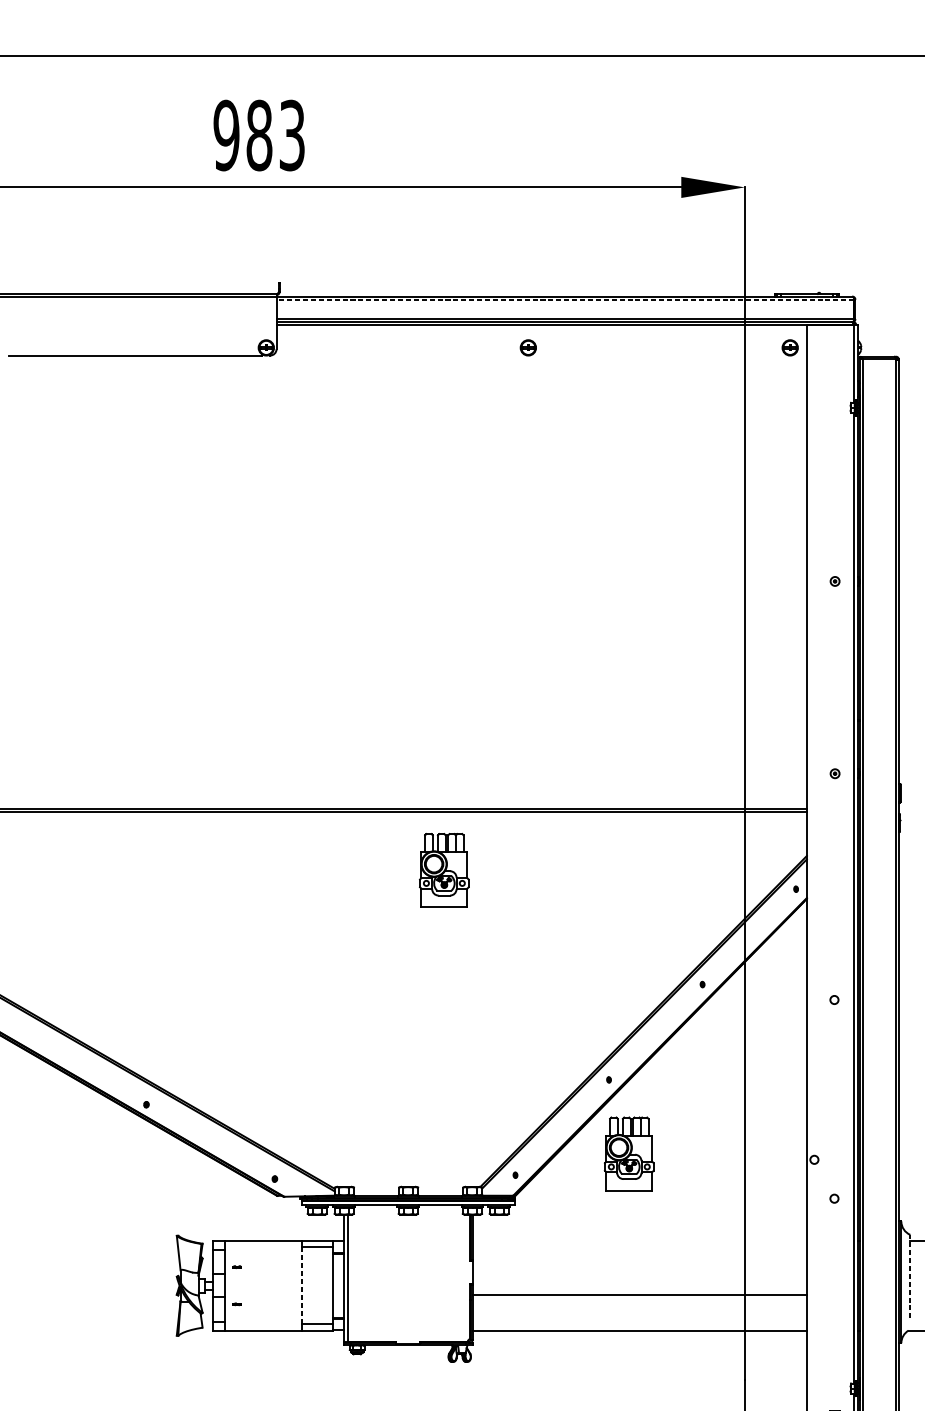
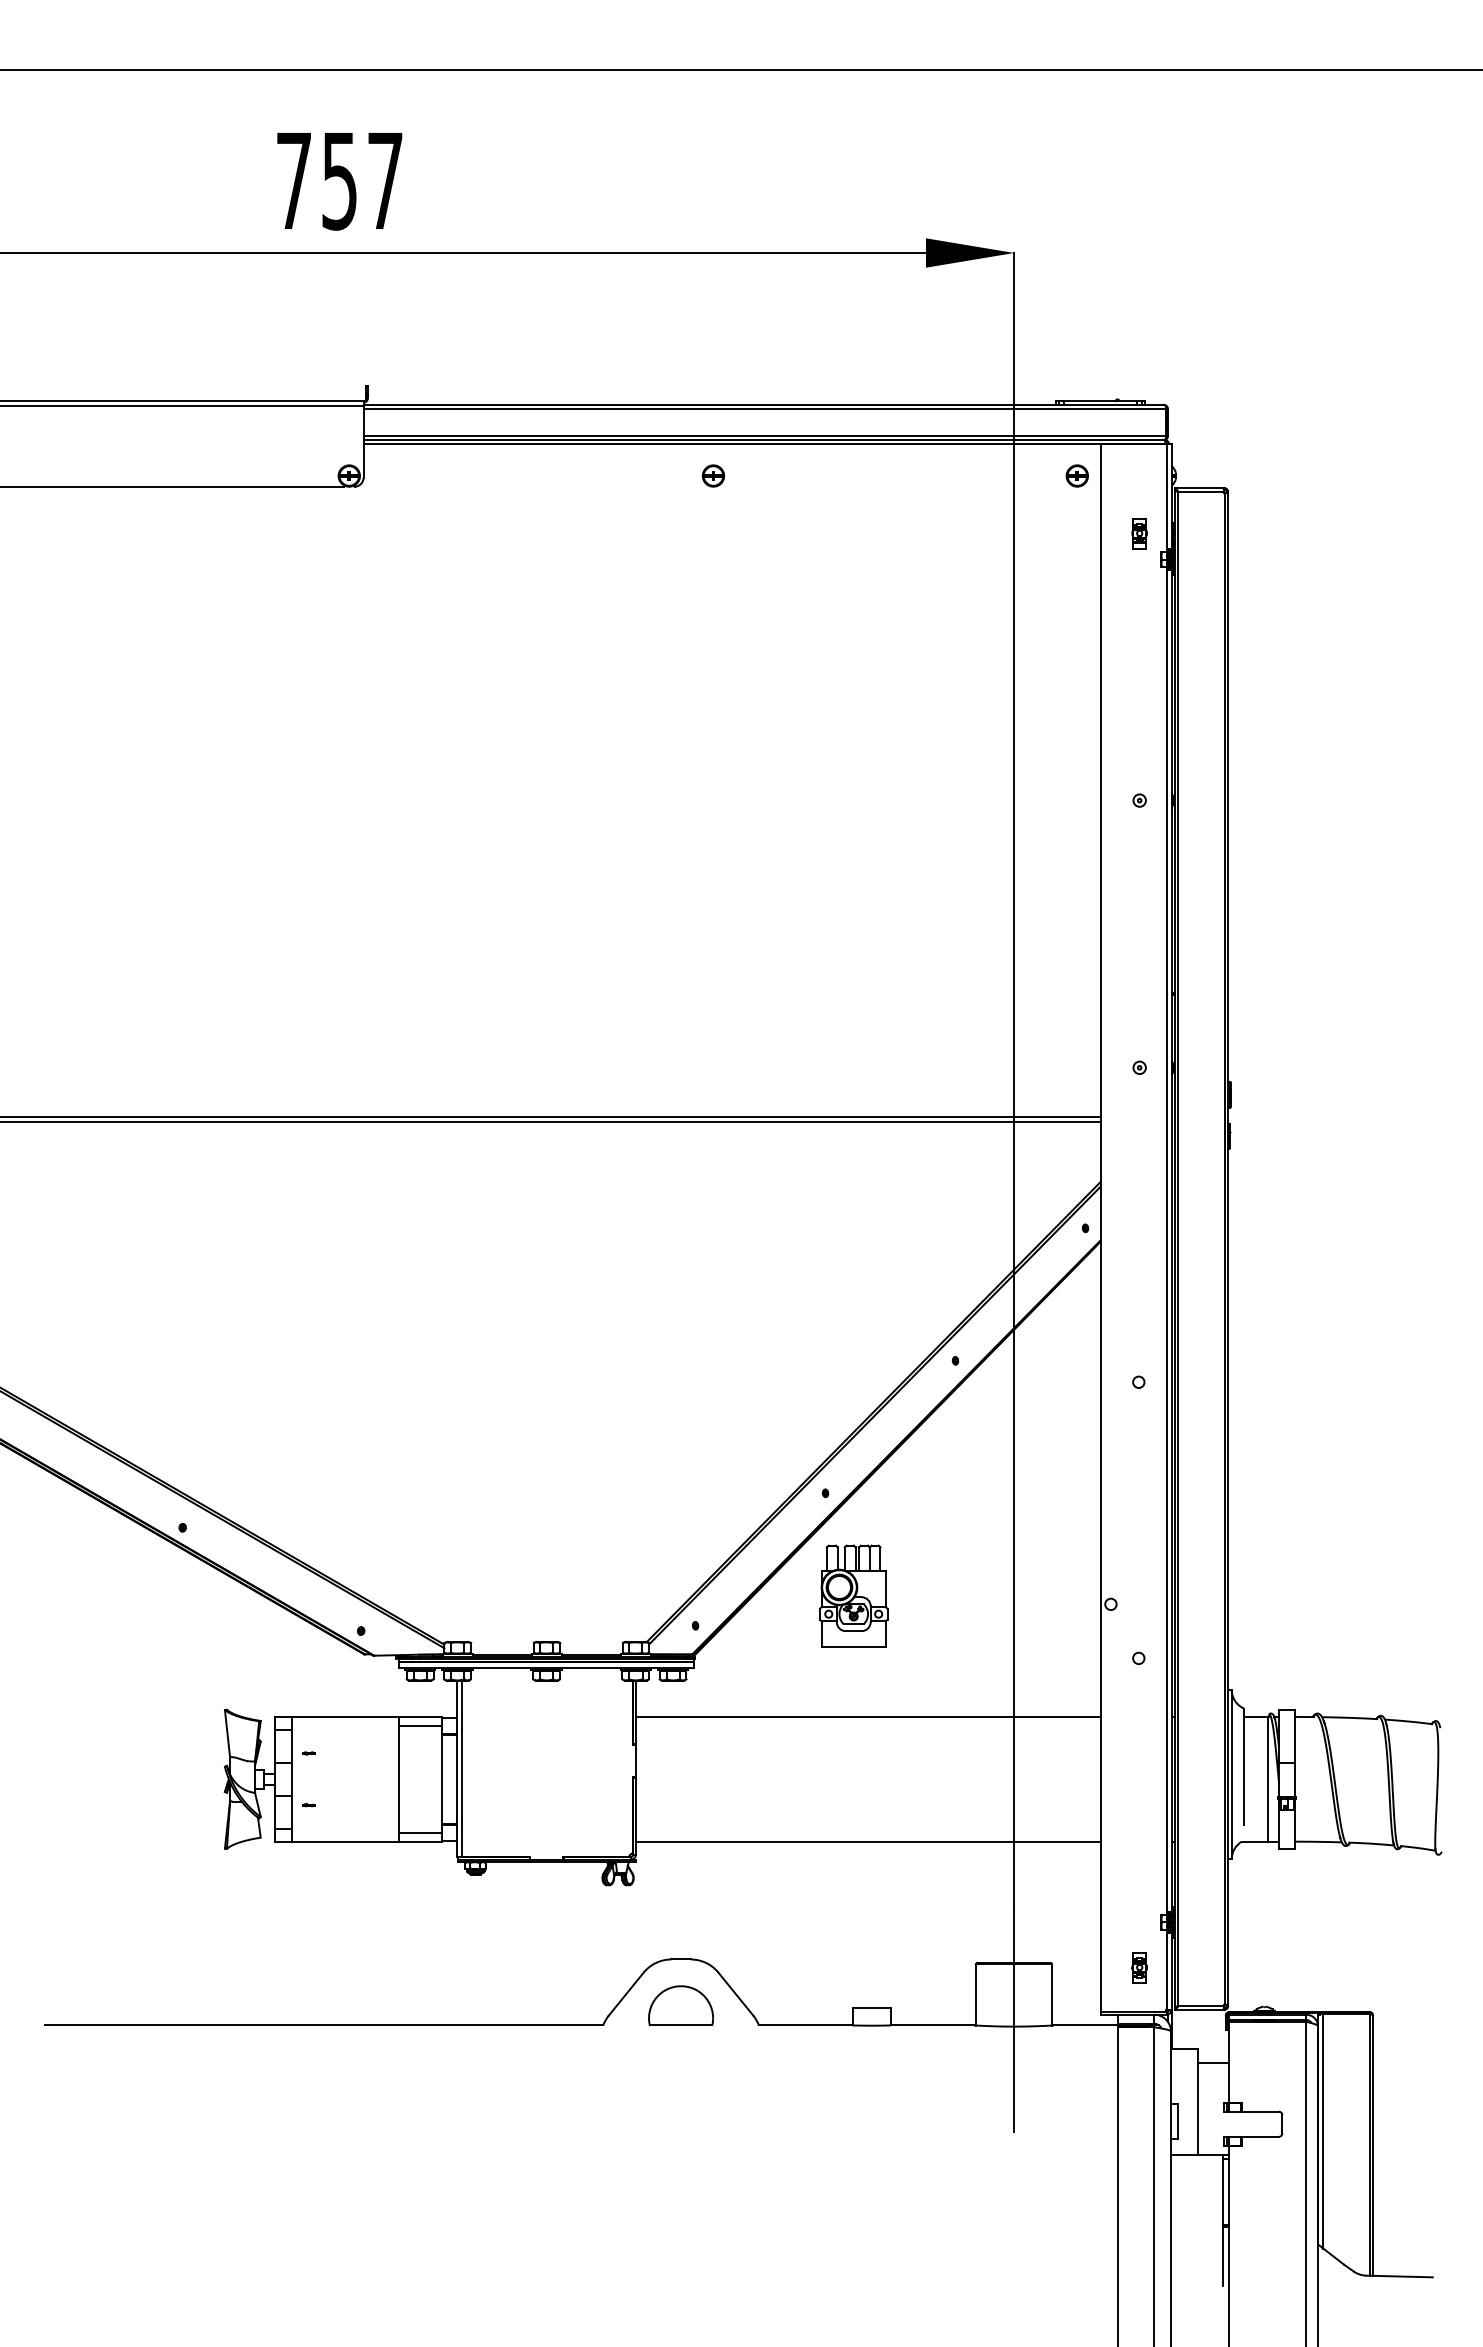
text: (259, 135) -> (339, 180), 983 -> 757
line: (565, 300) -> (764, 409), dashed -> solid
part: (834, 389) -> (1139, 533), added
part: (444, 869) -> (596, 1201), removed
line: (910, 1276) -> (1244, 1766), dashed -> solid
line: (302, 1285) -> (399, 1779), dashed -> solid
line: (639, 1294) -> (867, 1716), moved

